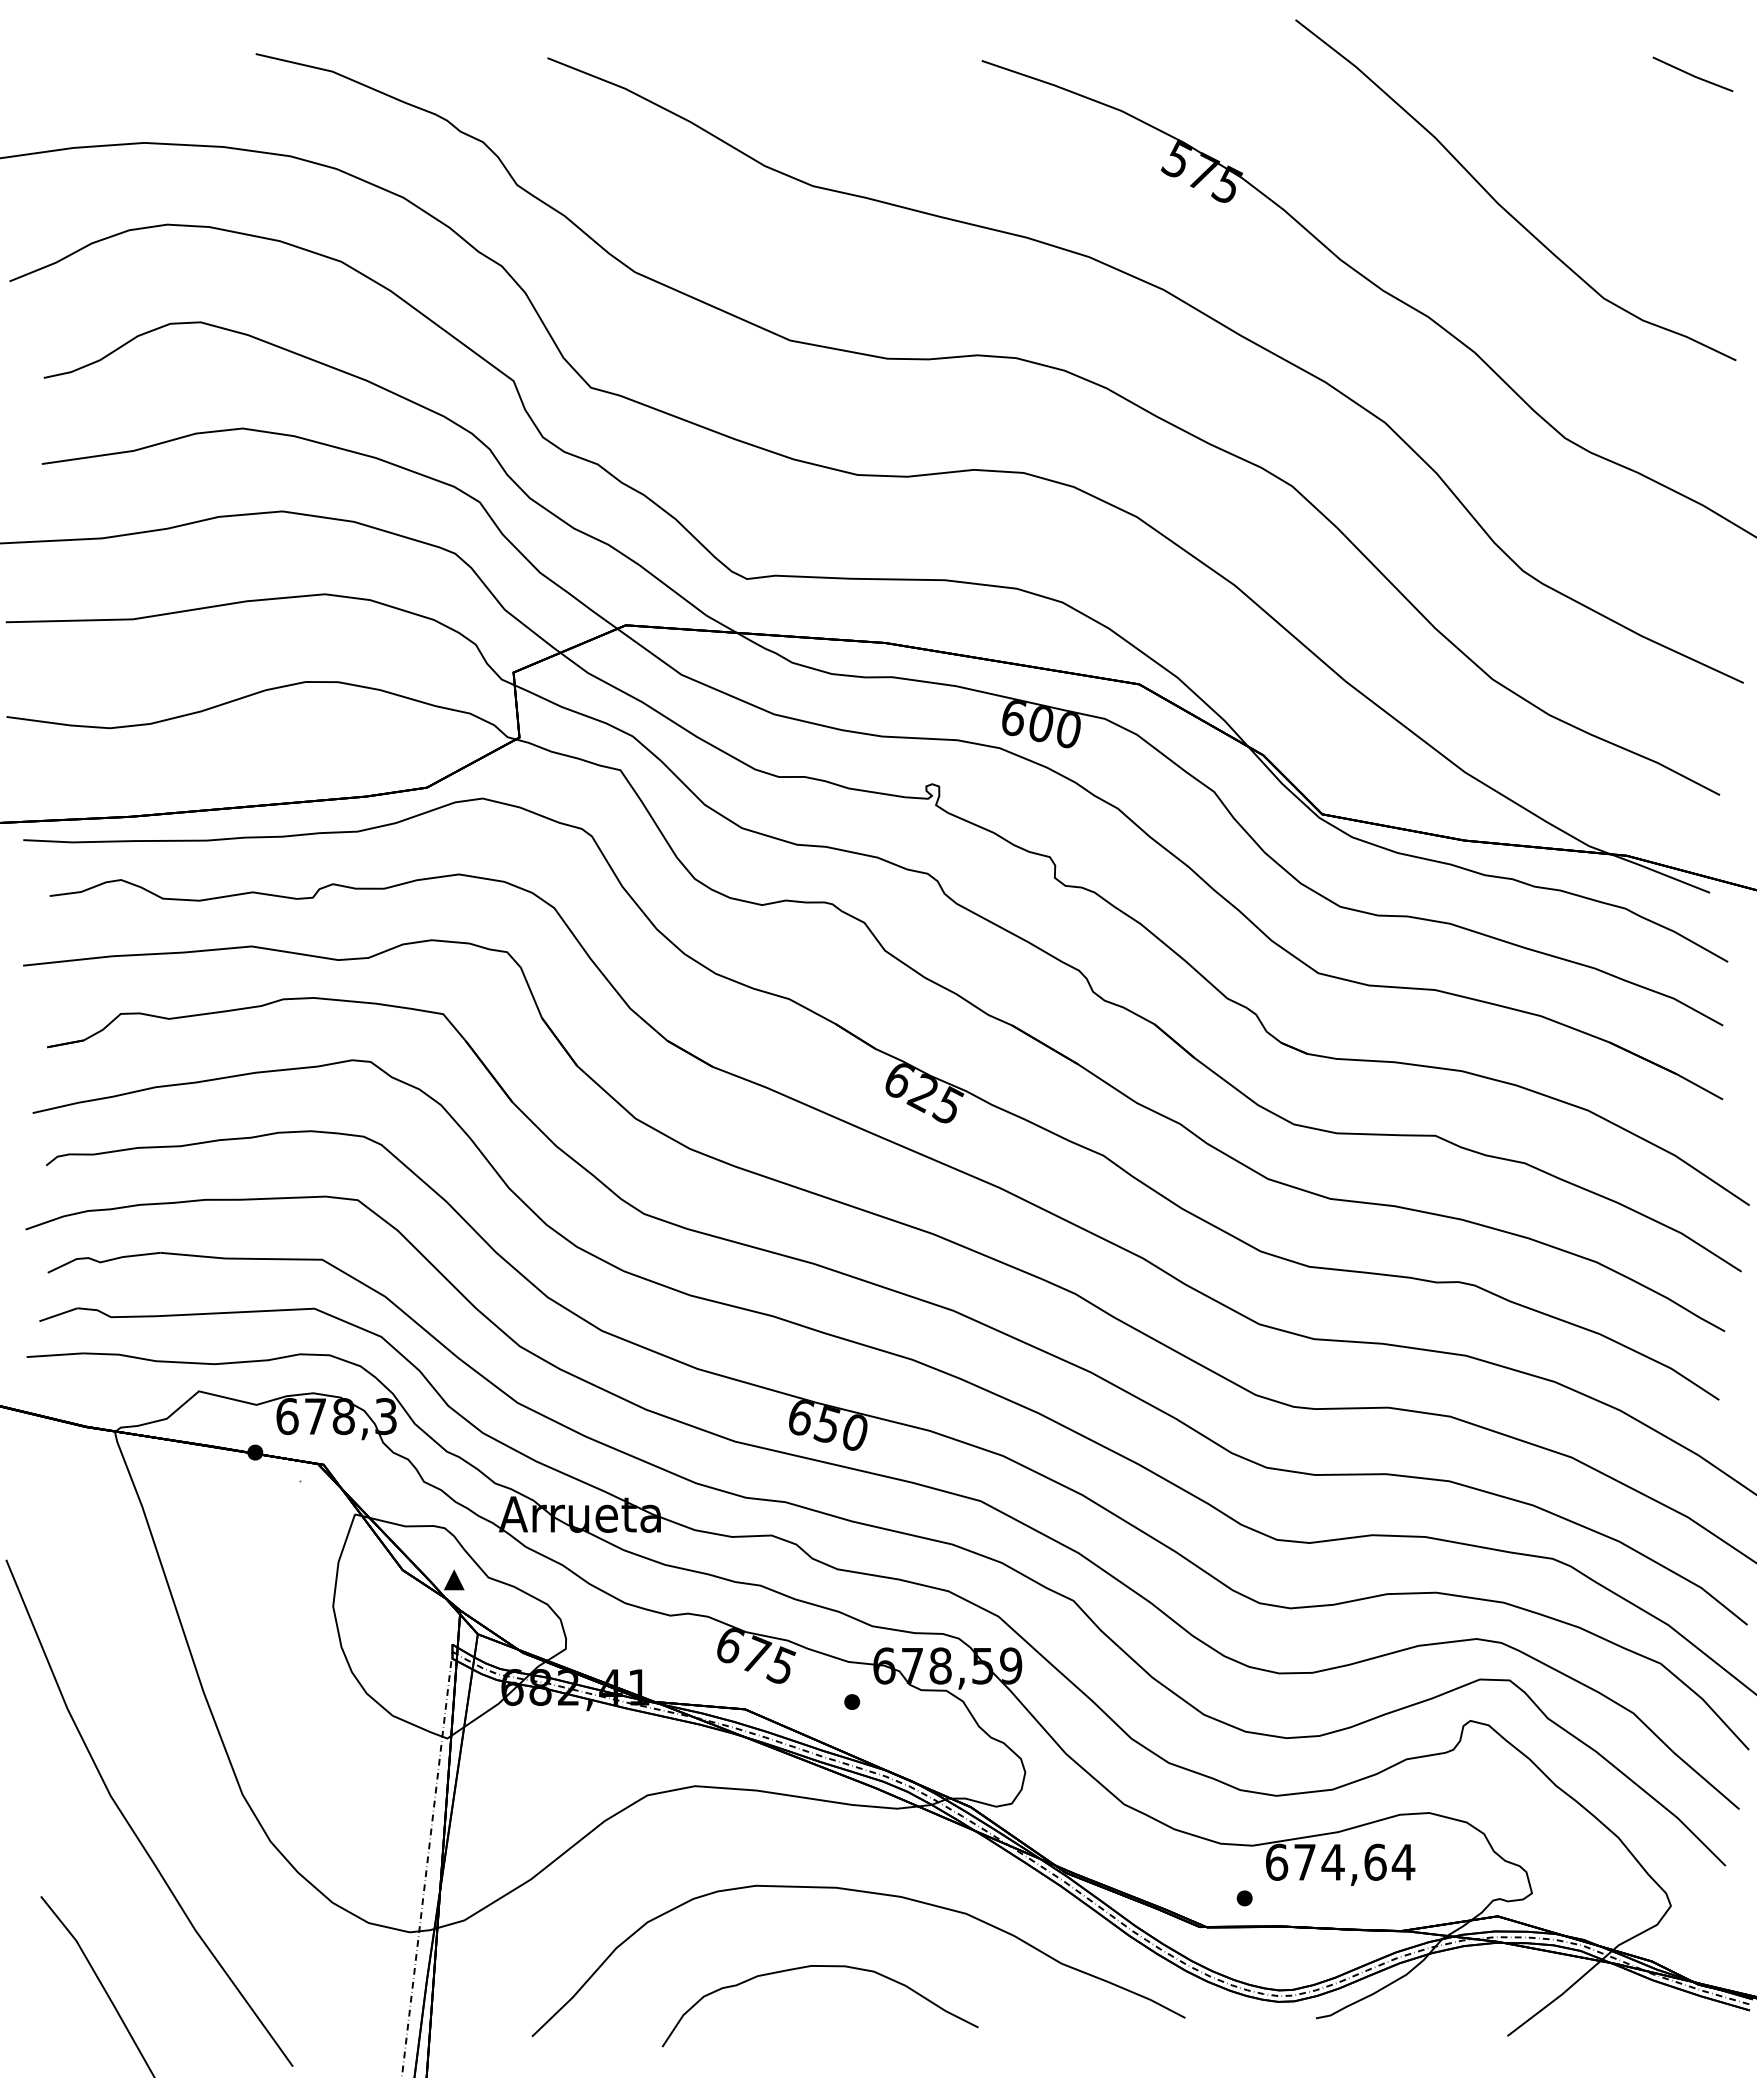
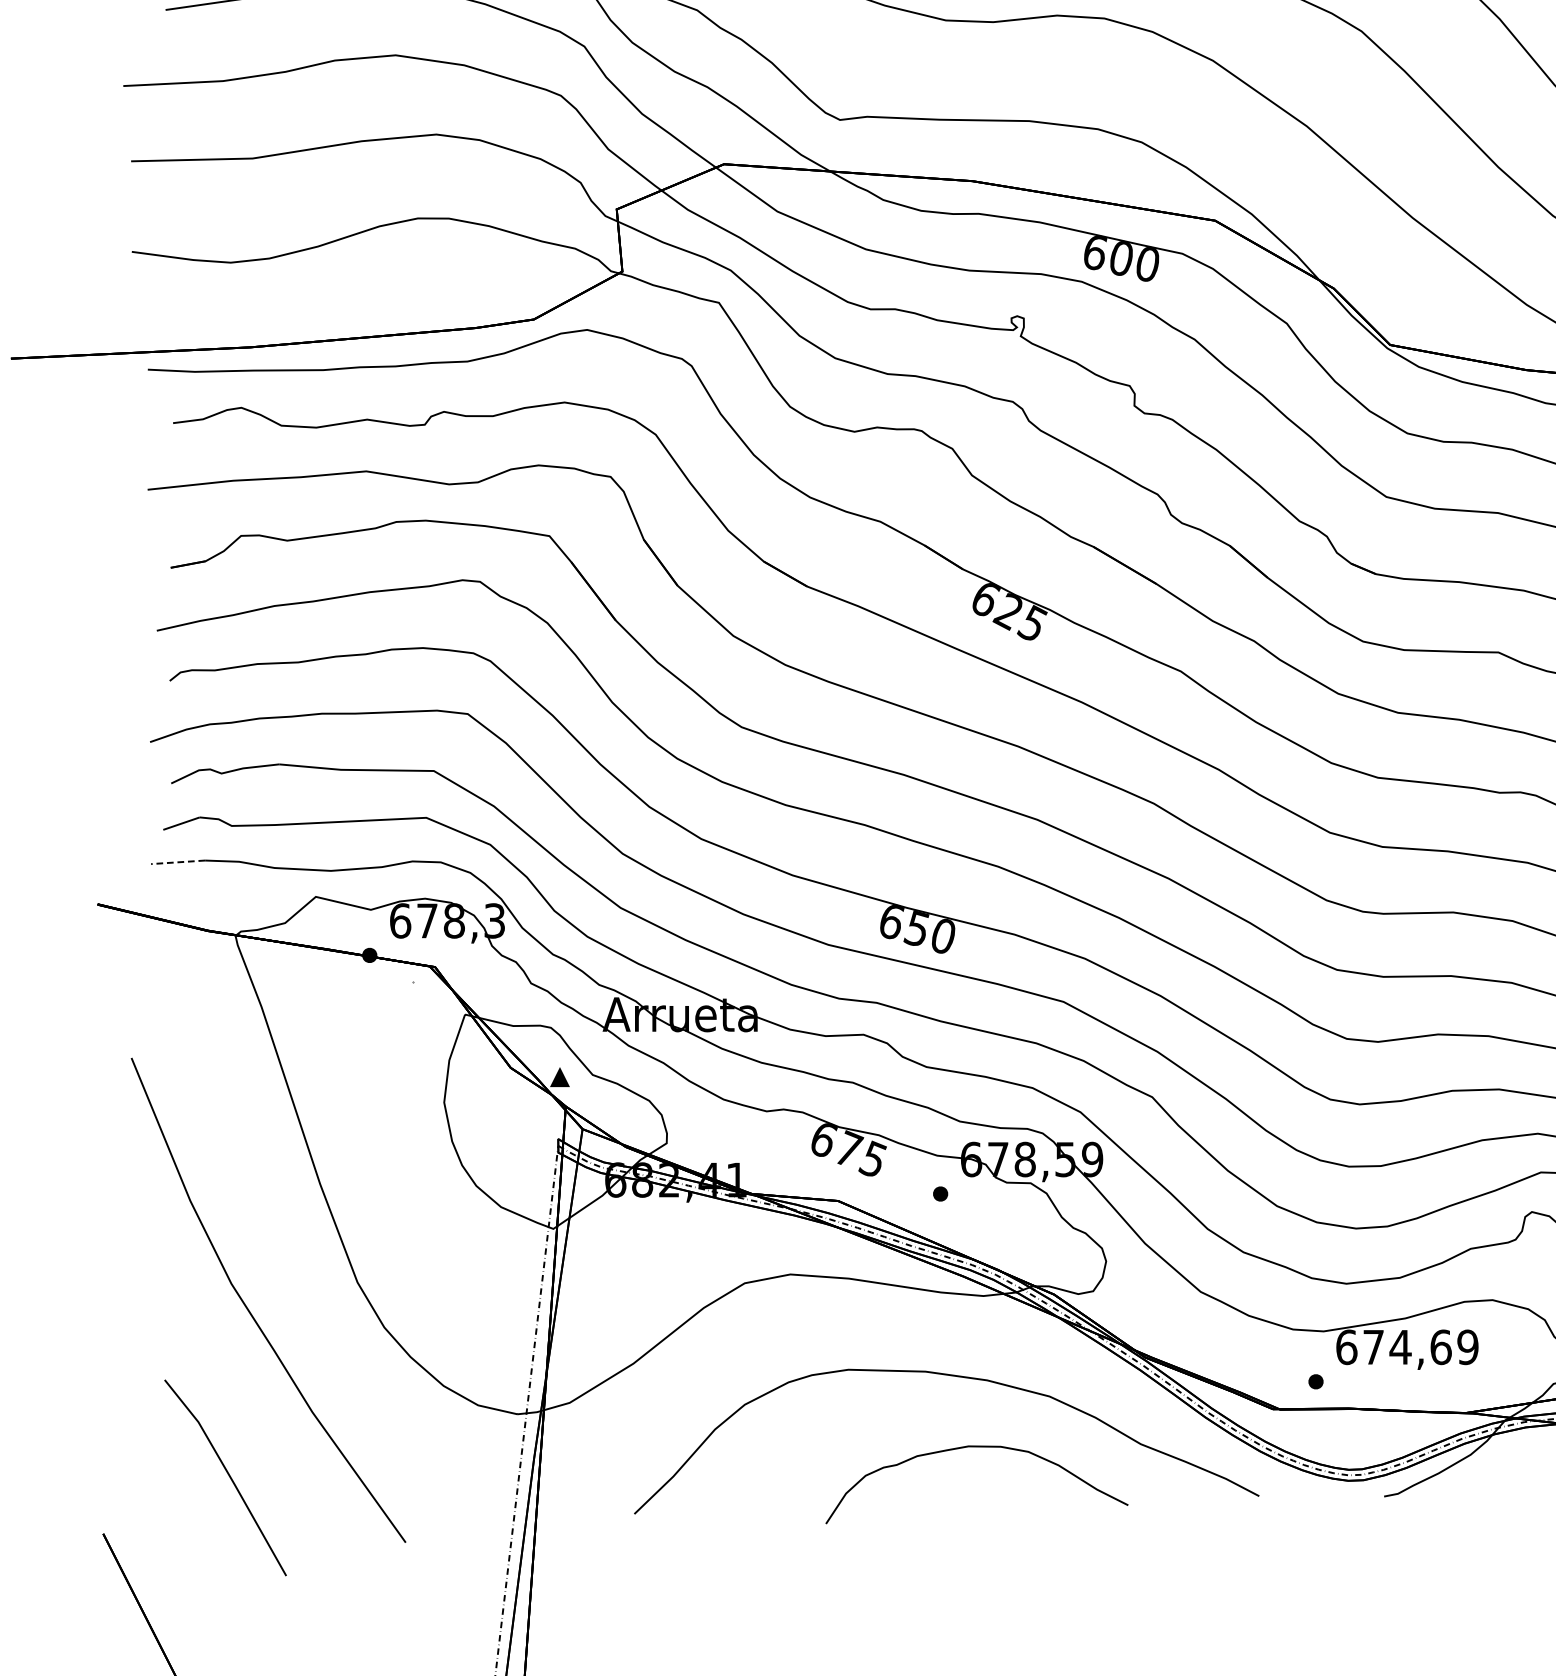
line: (54, 1355) -> (177, 862), solid -> dashed
text: (1403, 1861) -> (1467, 1346), 674,64 -> 674,69
curve: (819, 1966) -> (976, 1446), moved

